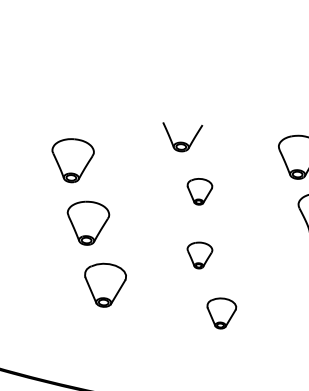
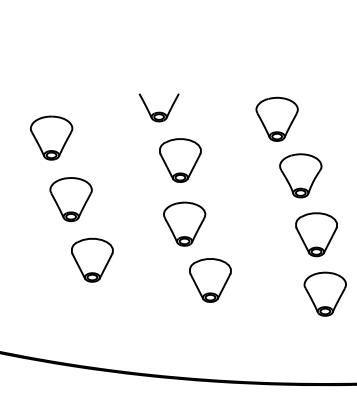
part: (199, 191) -> (180, 160), size x1.67
part: (199, 254) -> (184, 223), size x1.67
part: (221, 313) -> (210, 280), size x1.43

